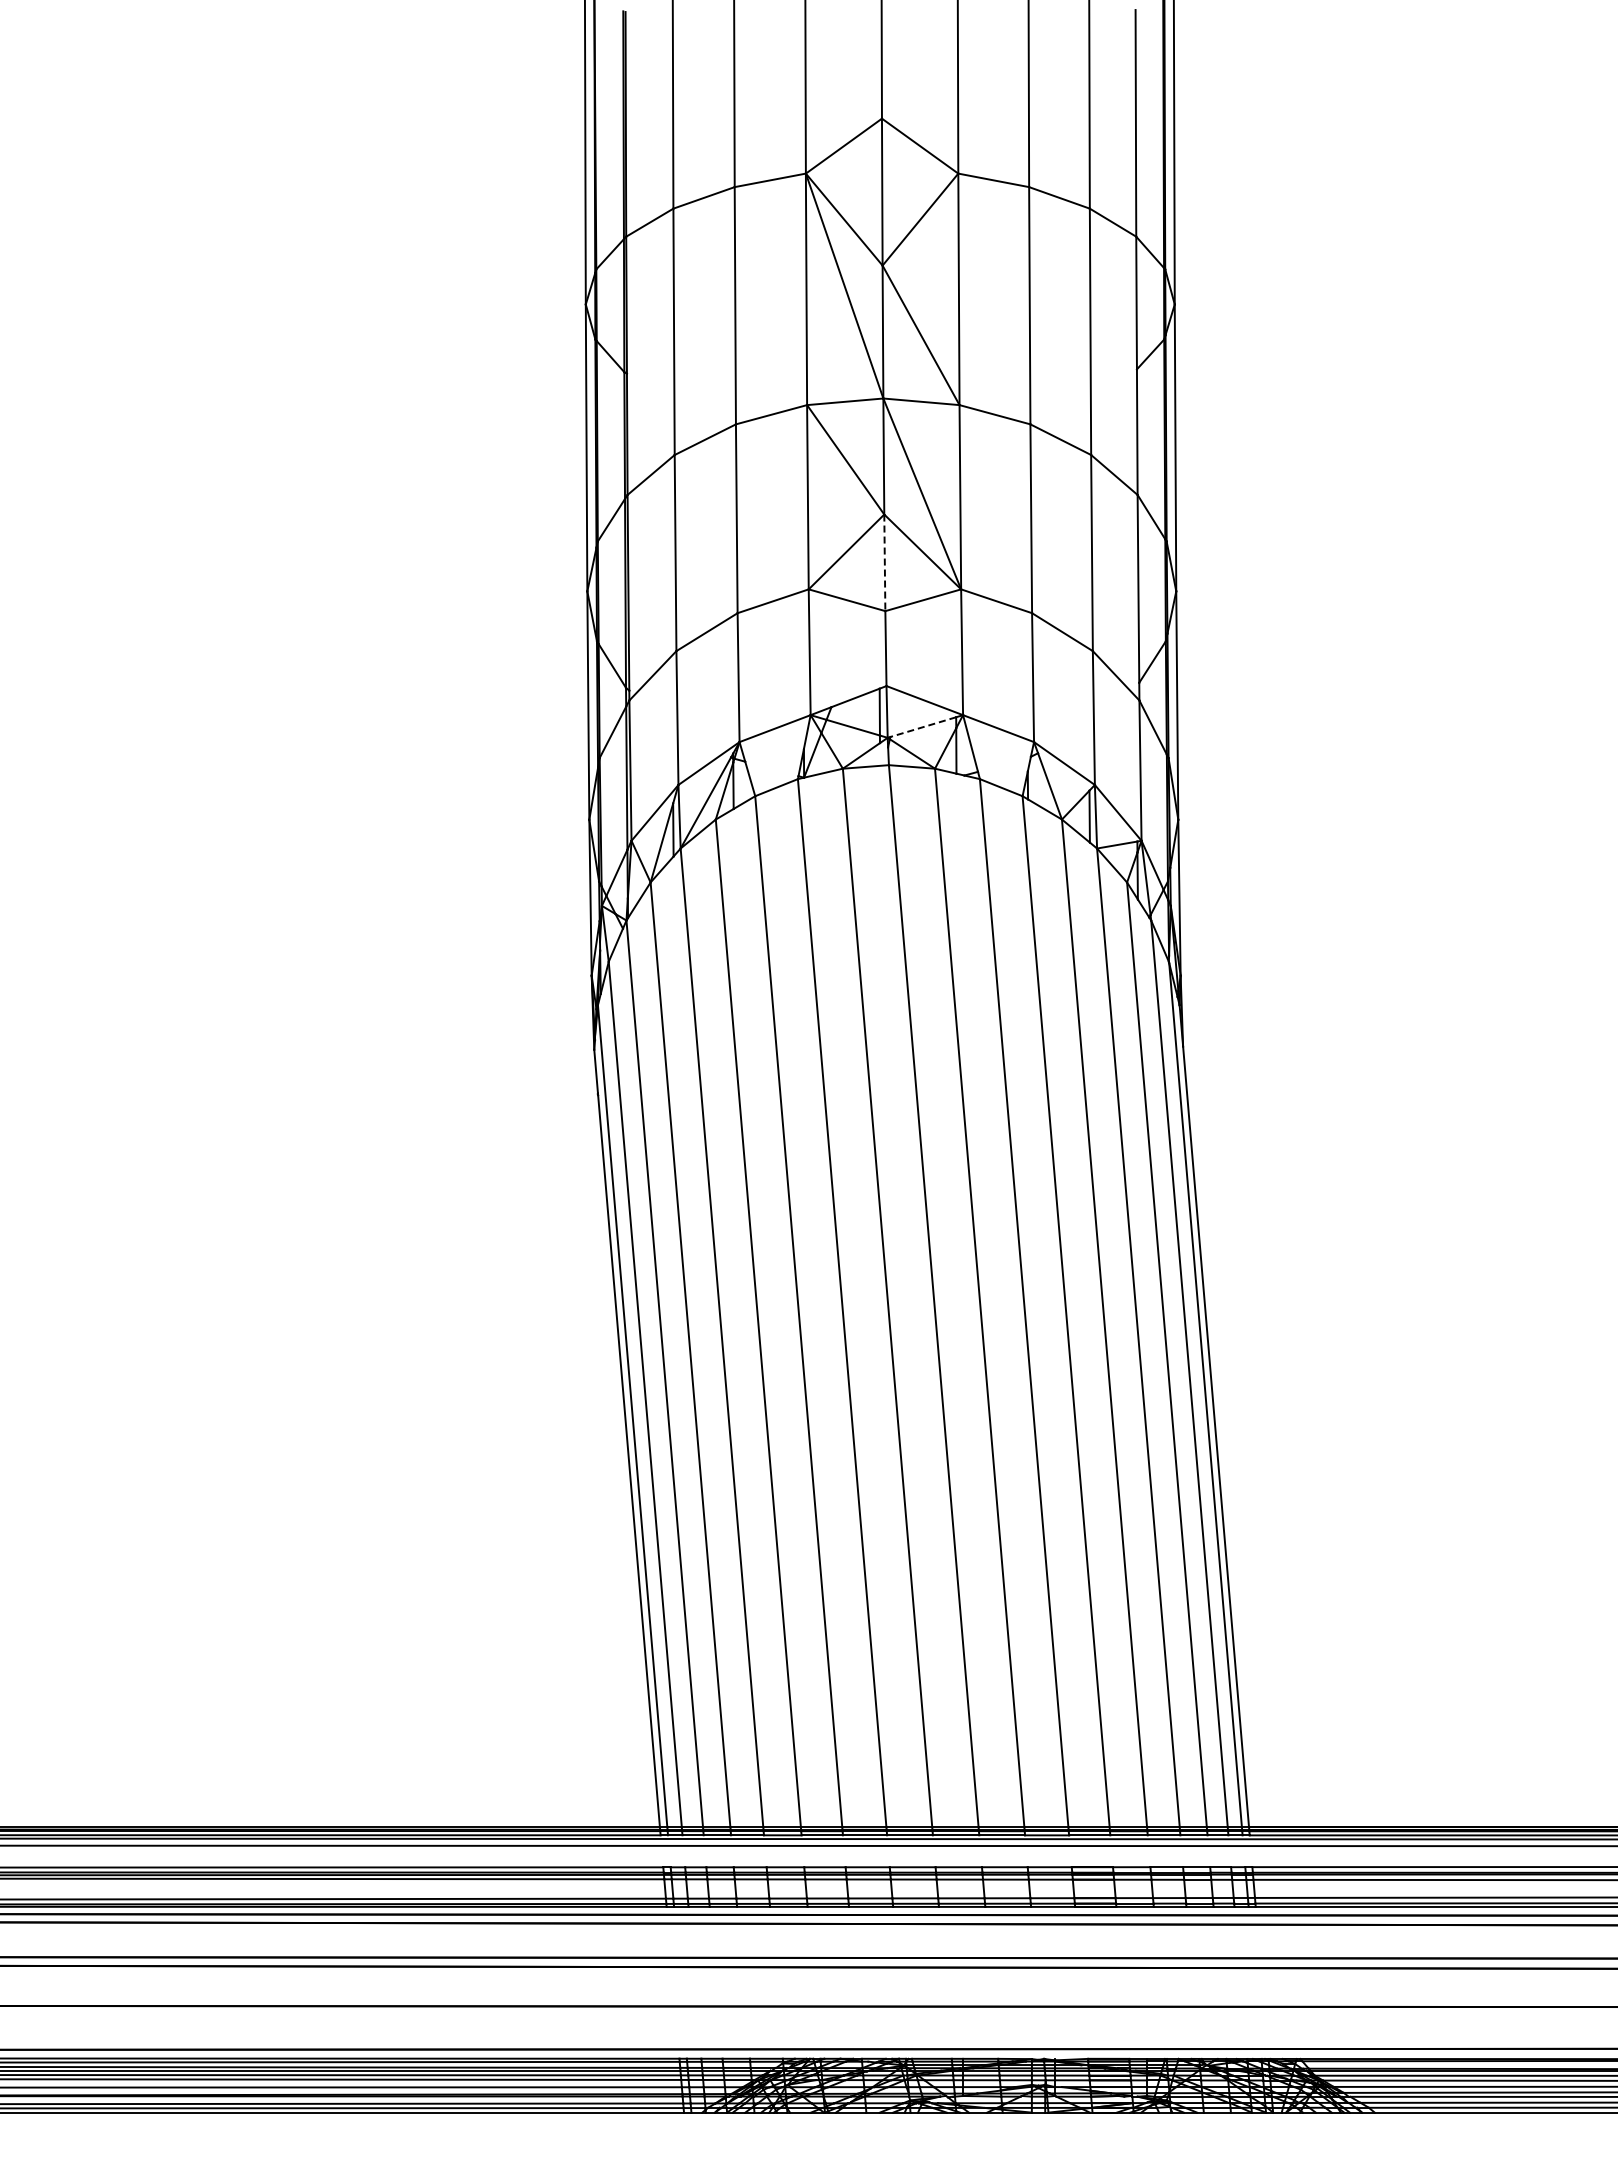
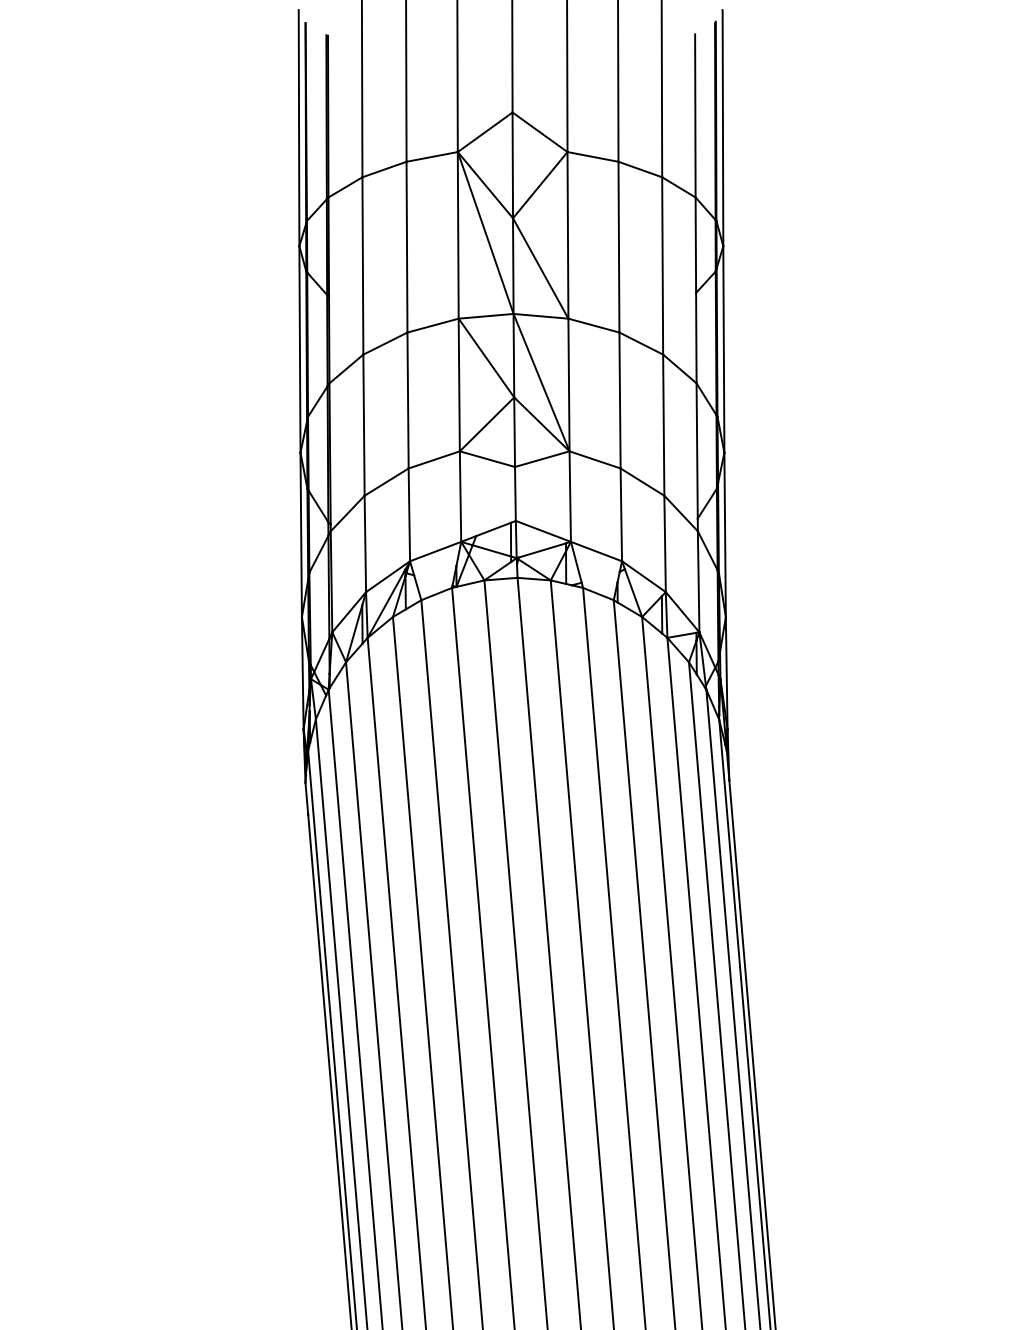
line: (884, 563) -> (514, 432), dashed -> solid
line: (922, 727) -> (541, 550), dashed -> solid

